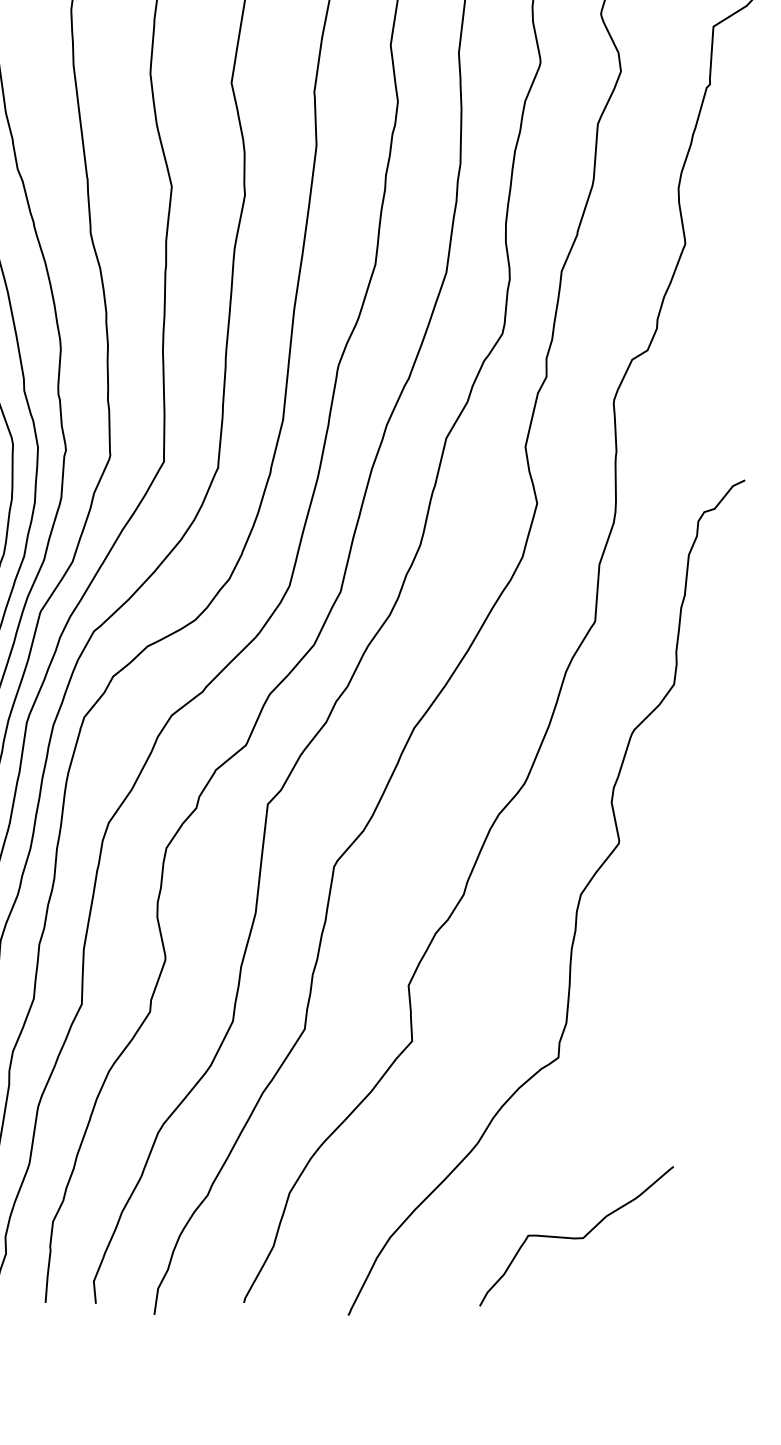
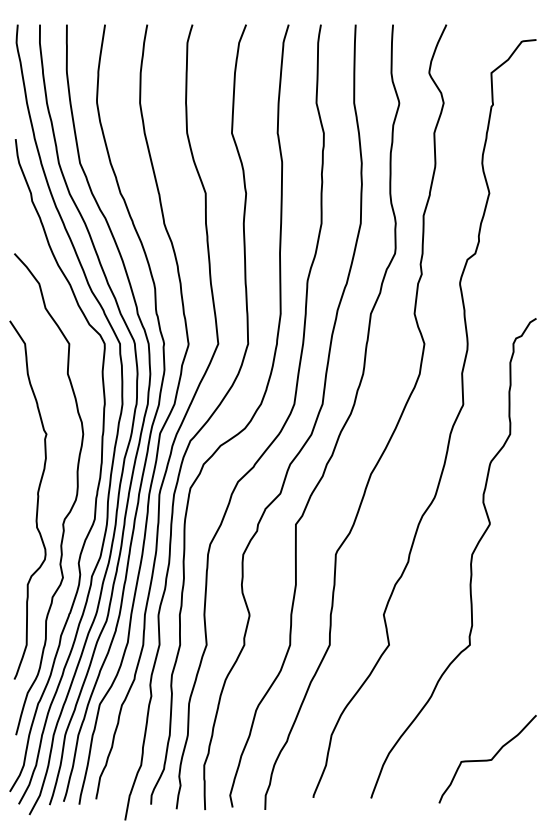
curve: (576, 1236) -> (487, 759), moved

